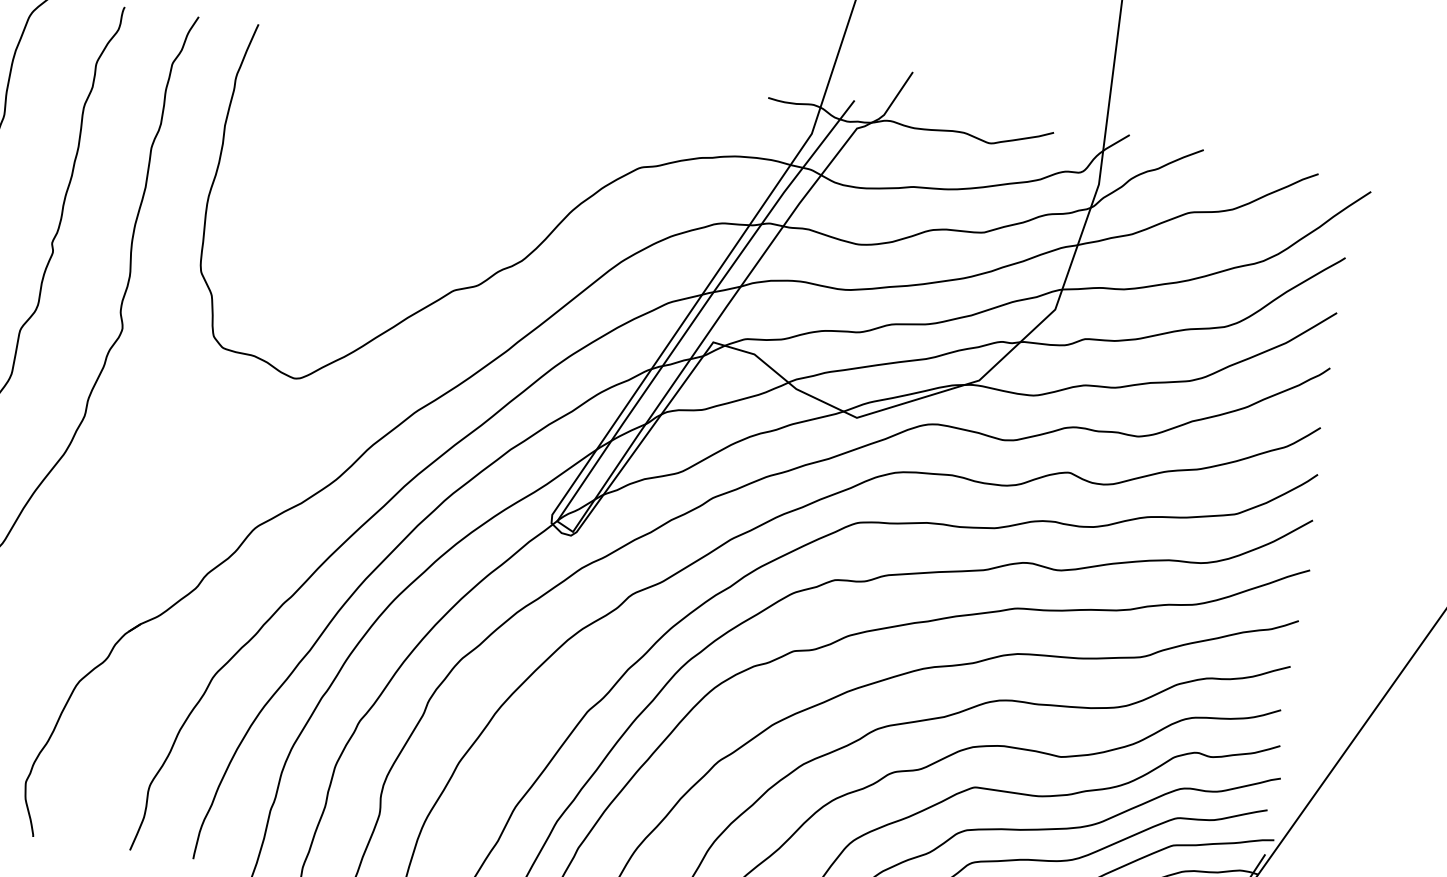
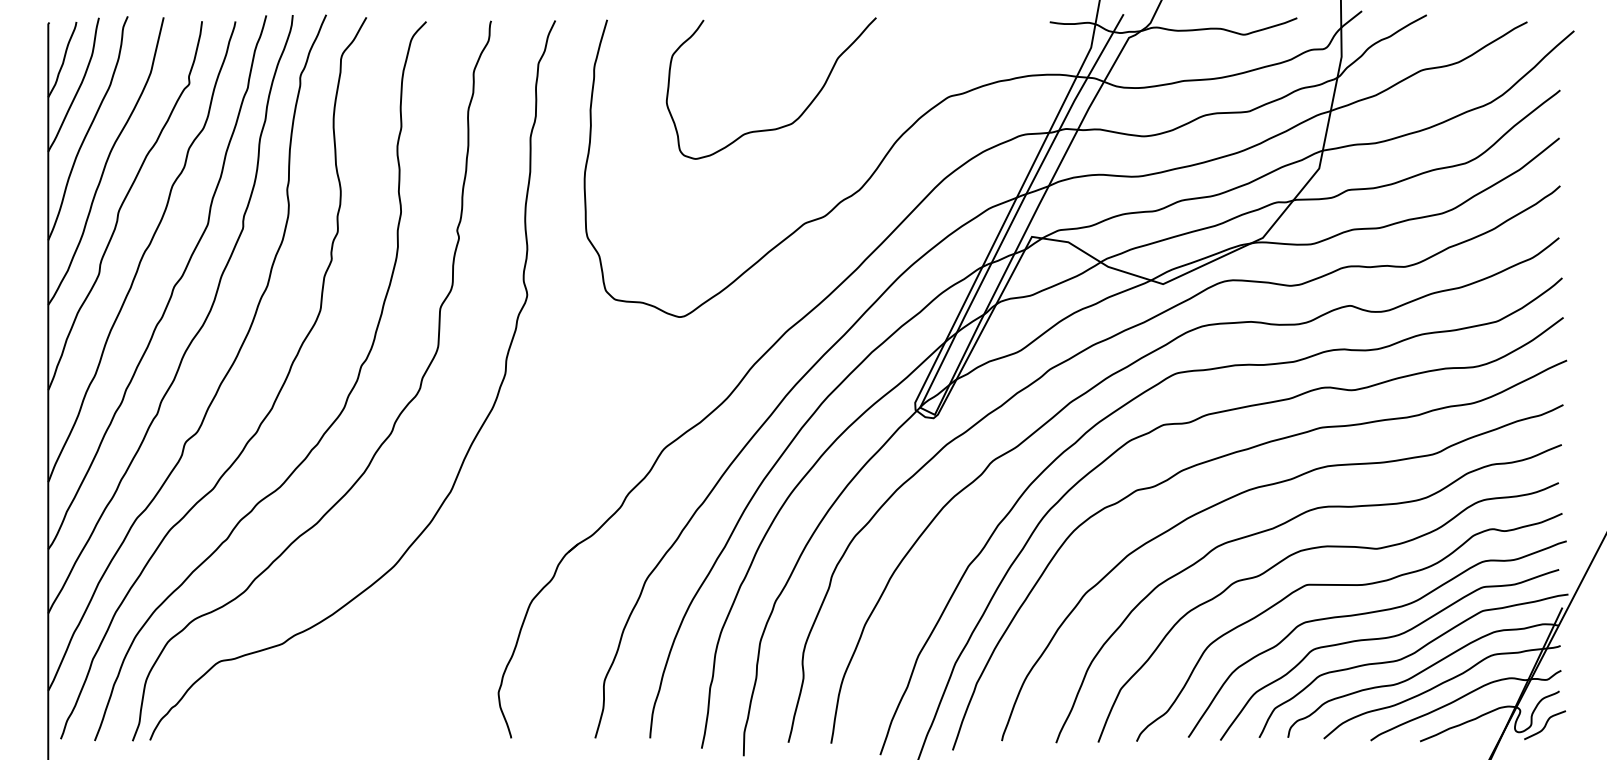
curve: (444, 174) -> (783, 125), added

